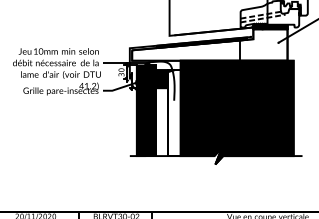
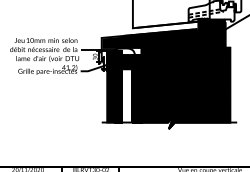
fill: (209, 45) -> (164, 35), added
fill: (174, 112) -> (136, 88), added

